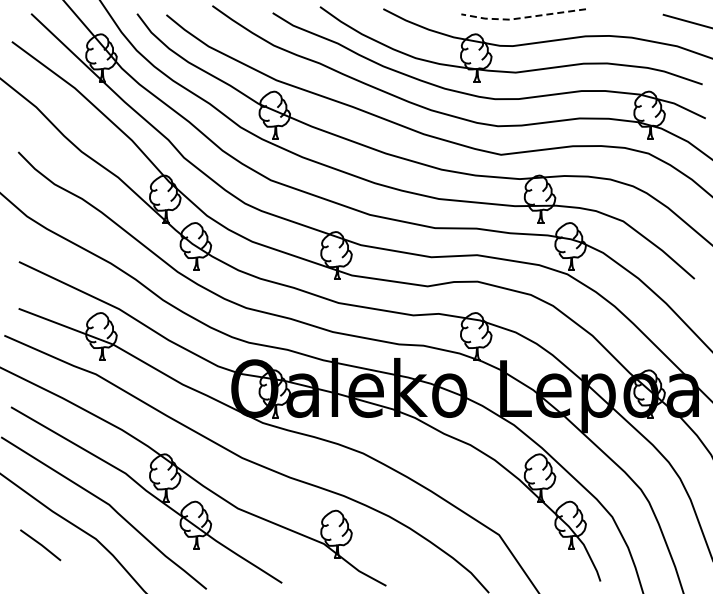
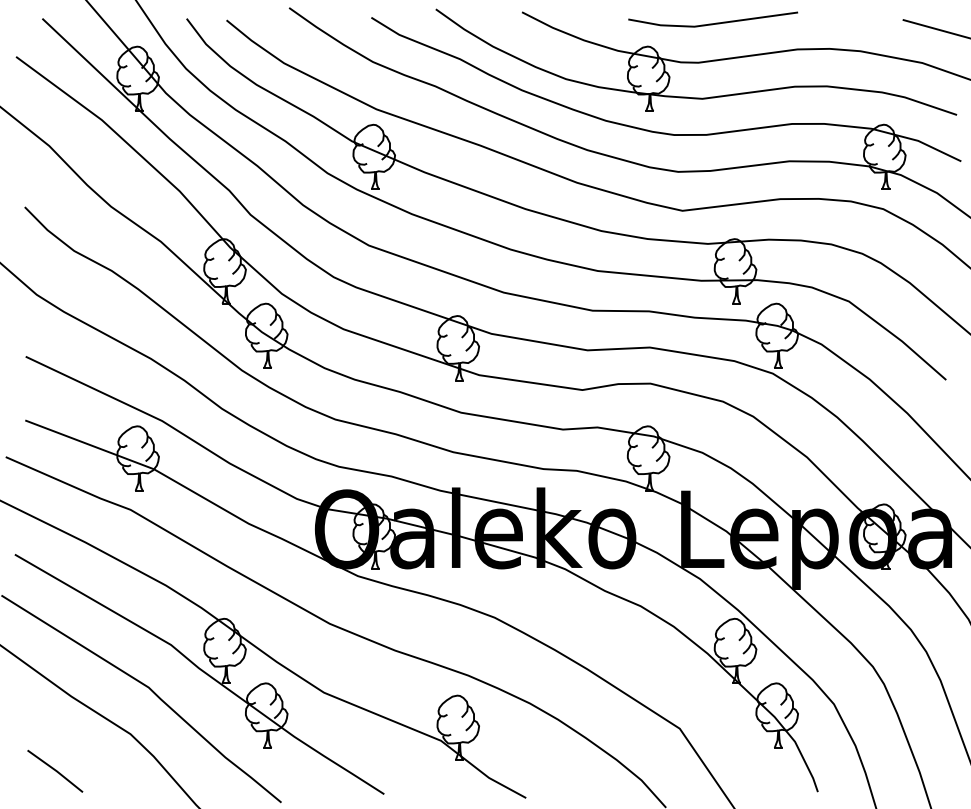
line: (521, 18) -> (710, 25), dashed -> solid
line: (40, 545) -> (55, 771), moved

